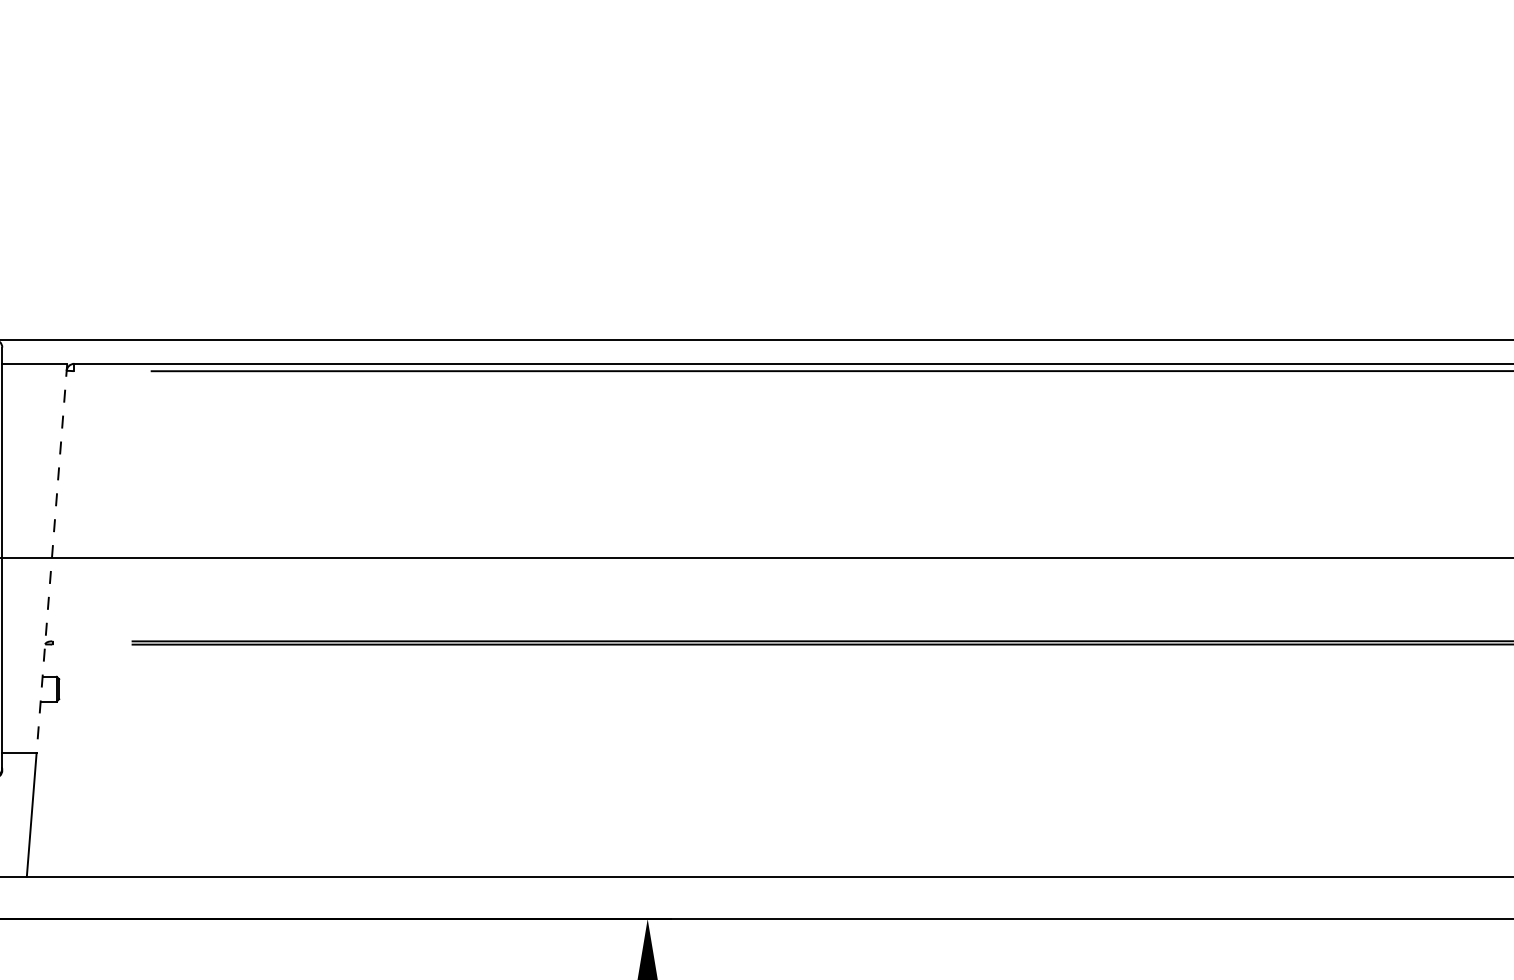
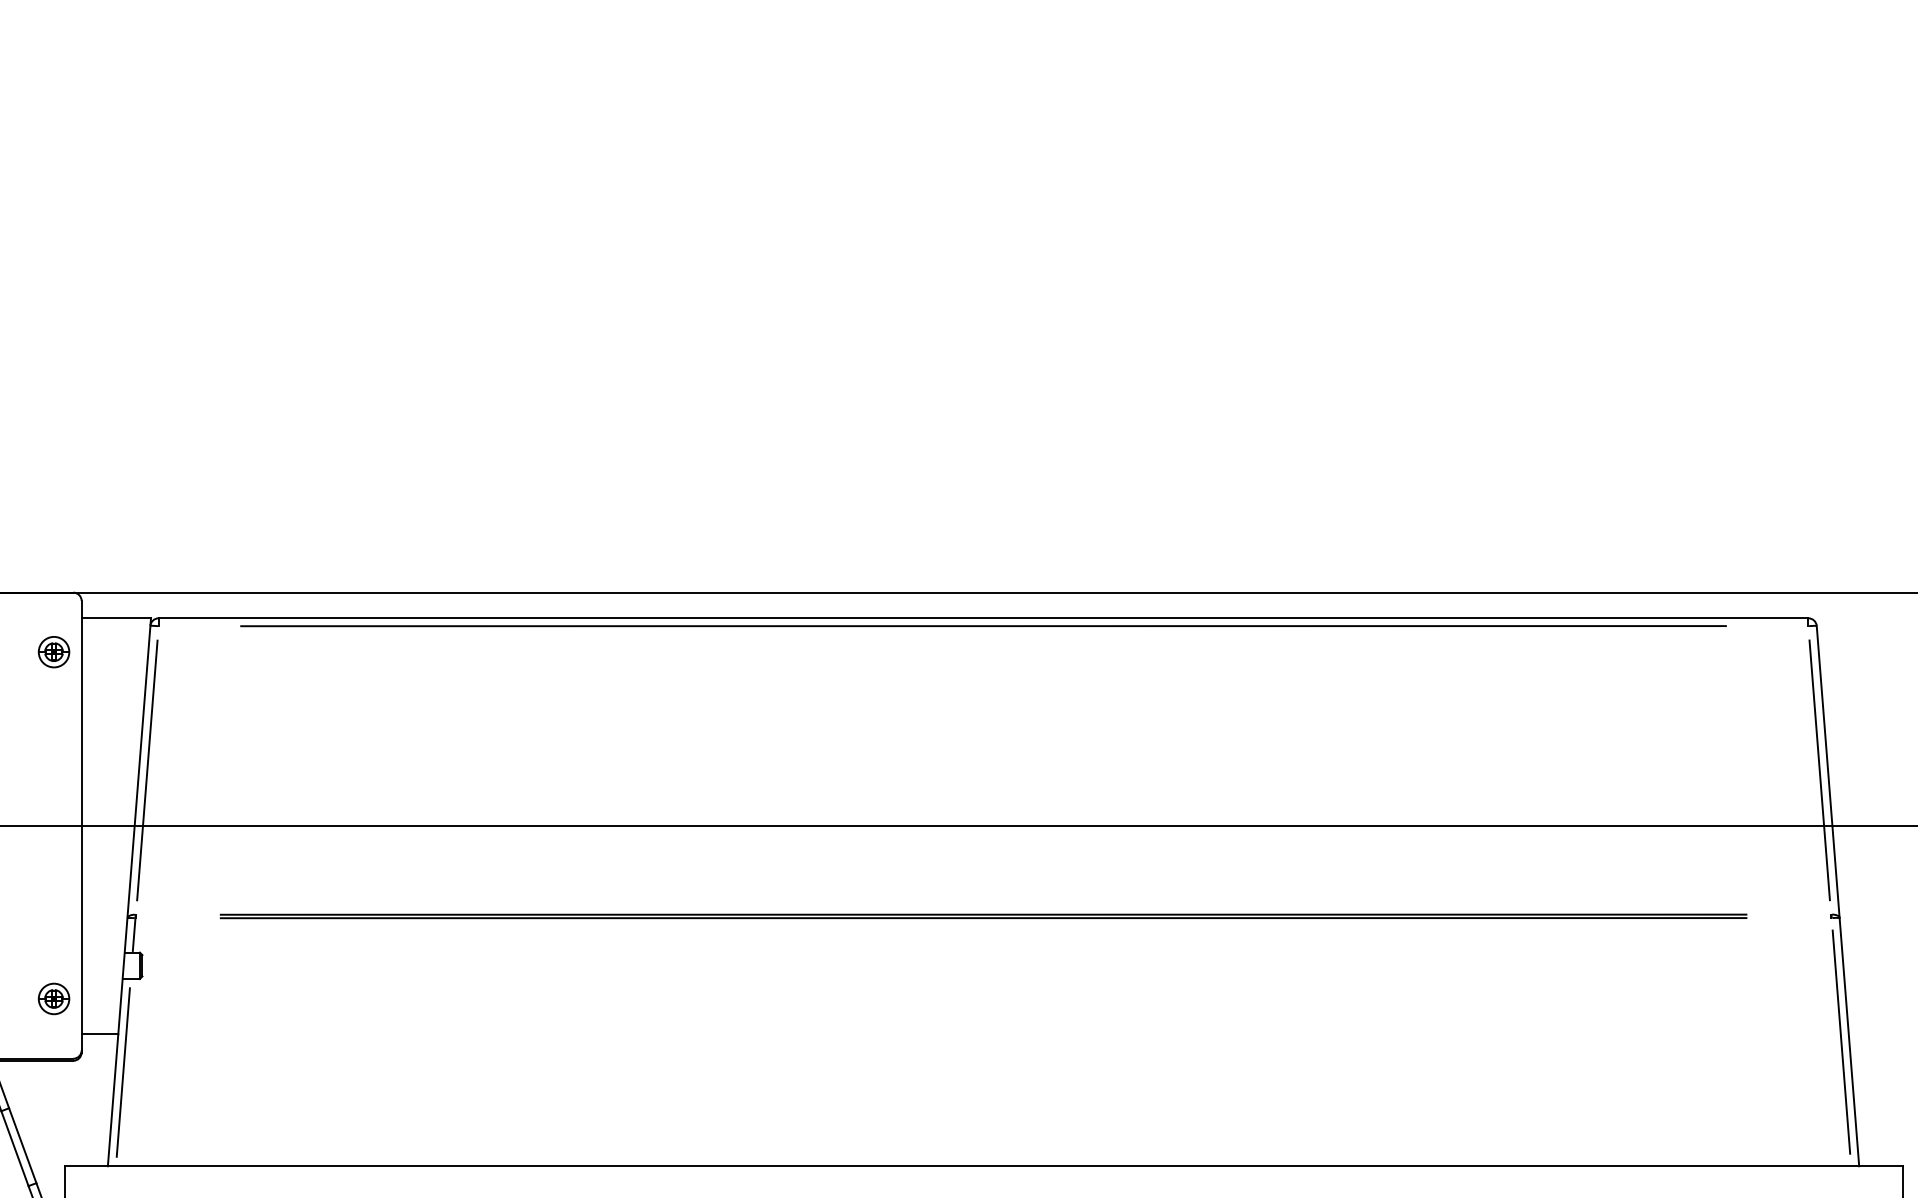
line: (63, 506) -> (147, 770), added
line: (51, 558) -> (134, 826), dashed -> solid
line: (50, 659) -> (133, 934), added
line: (40, 789) -> (122, 1072), added

